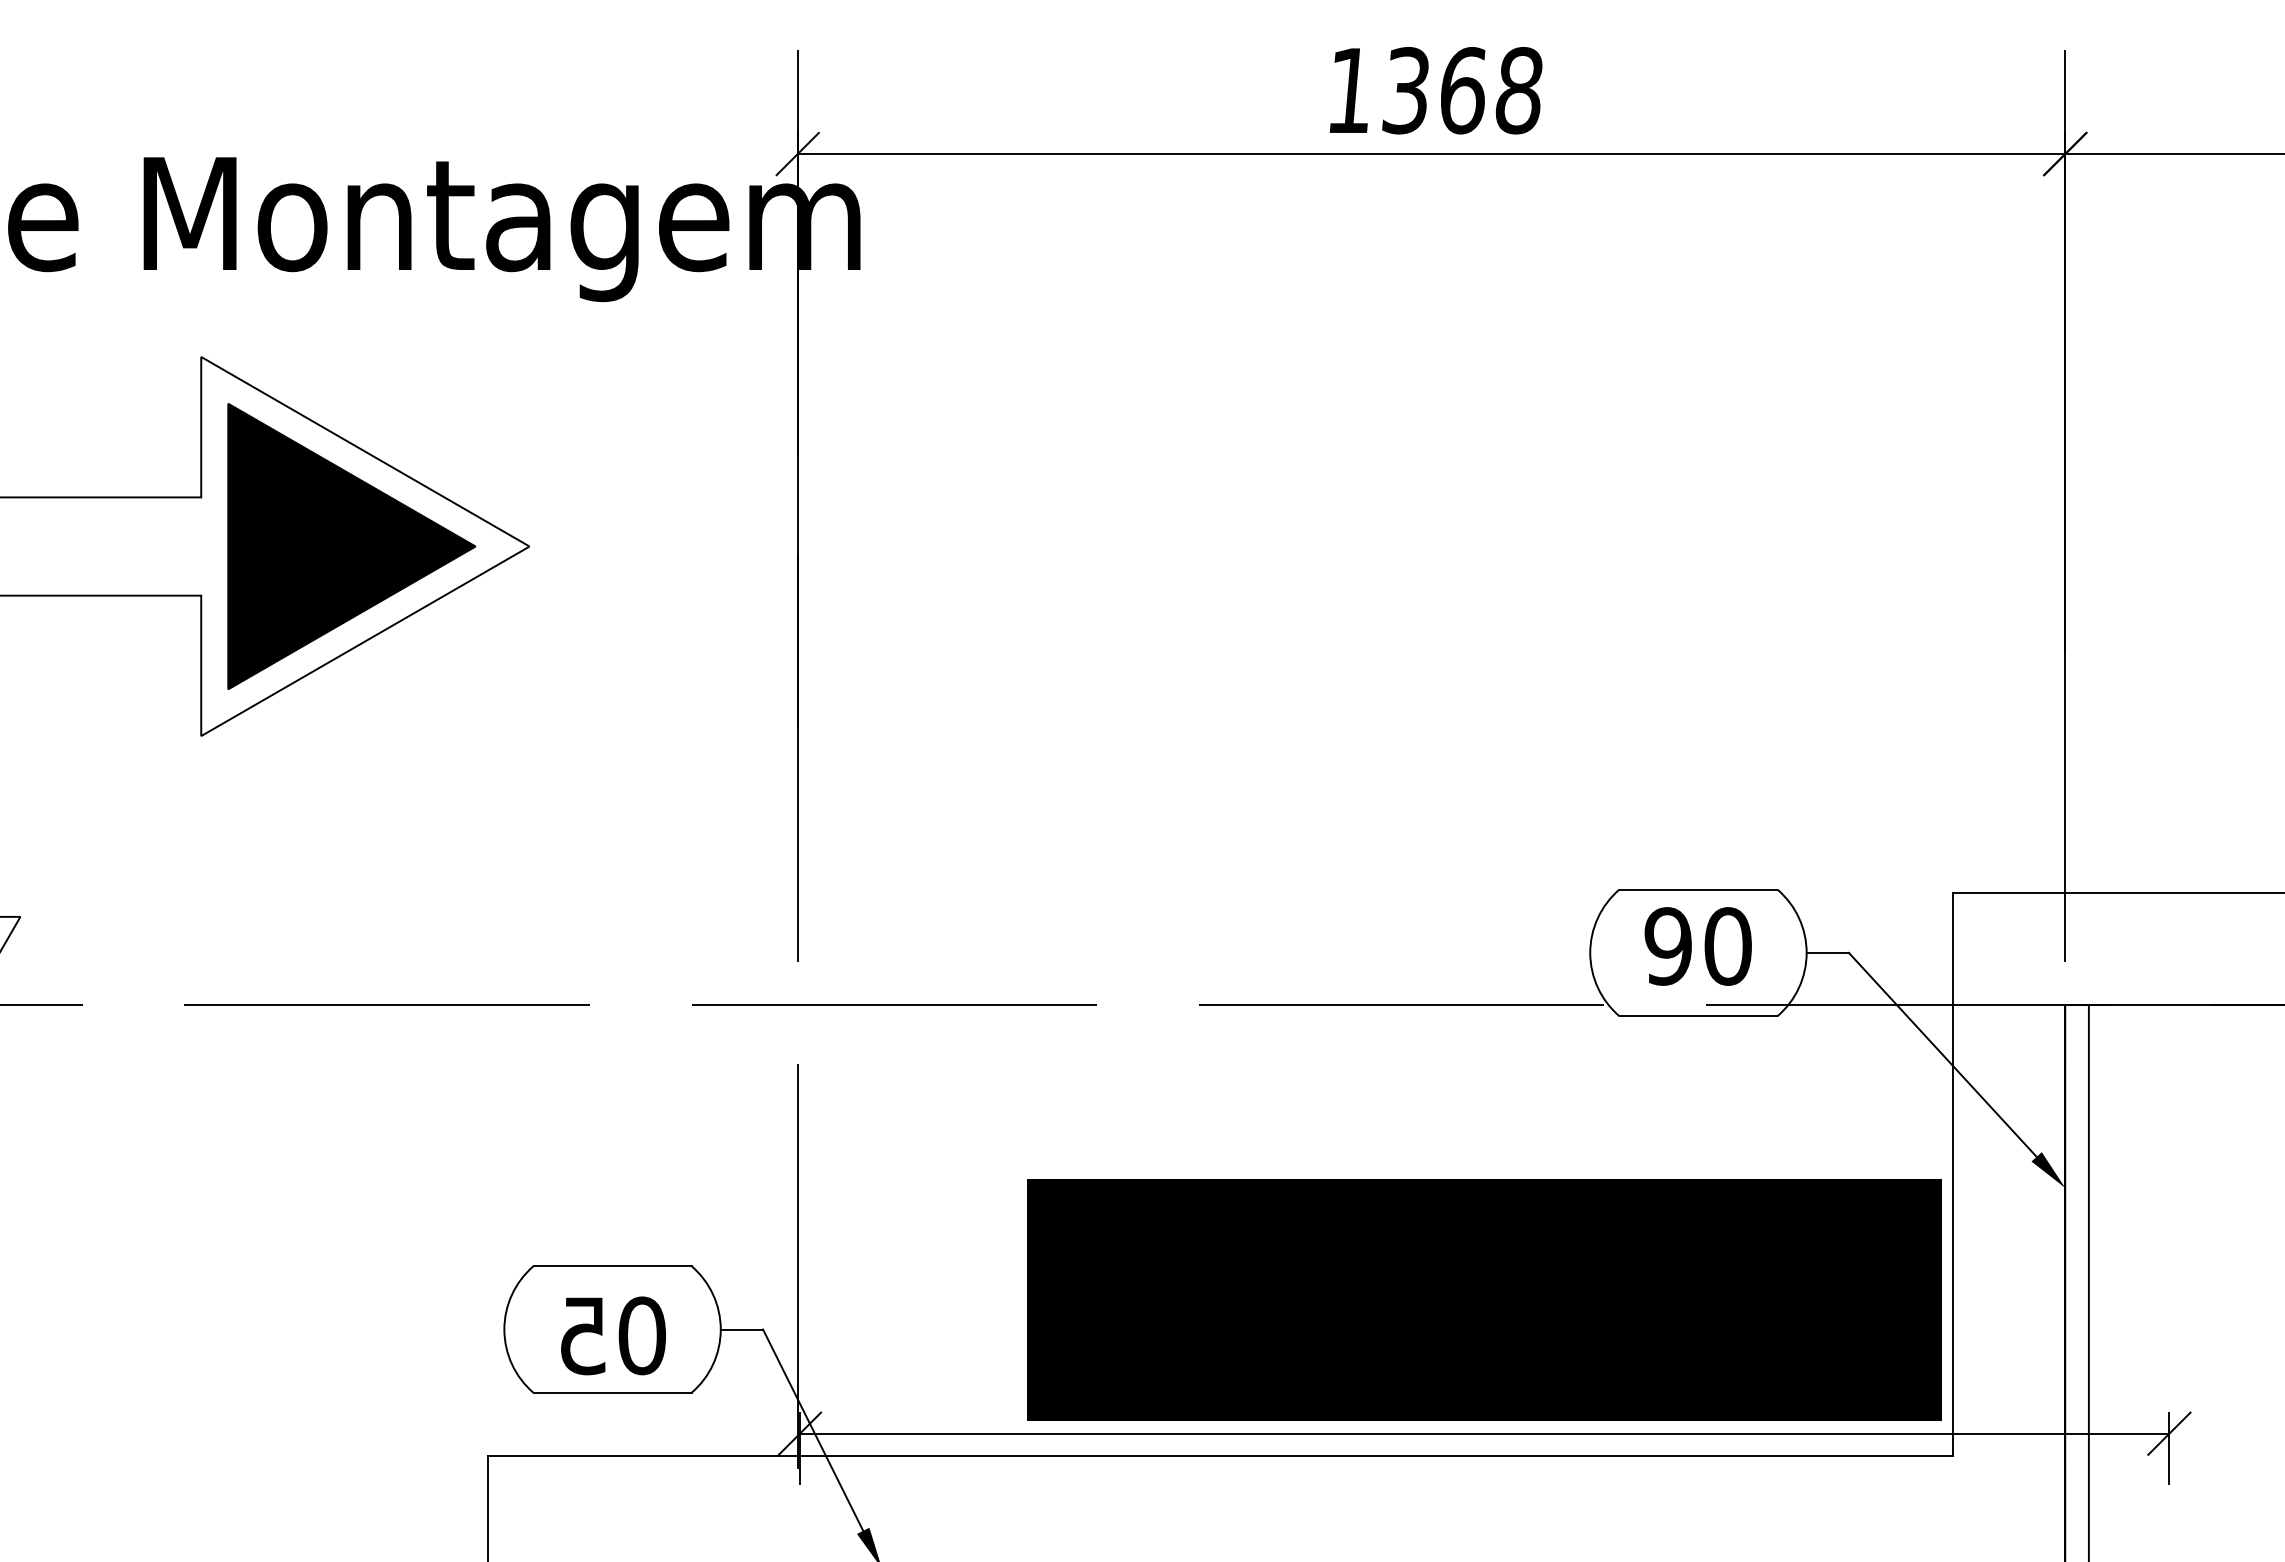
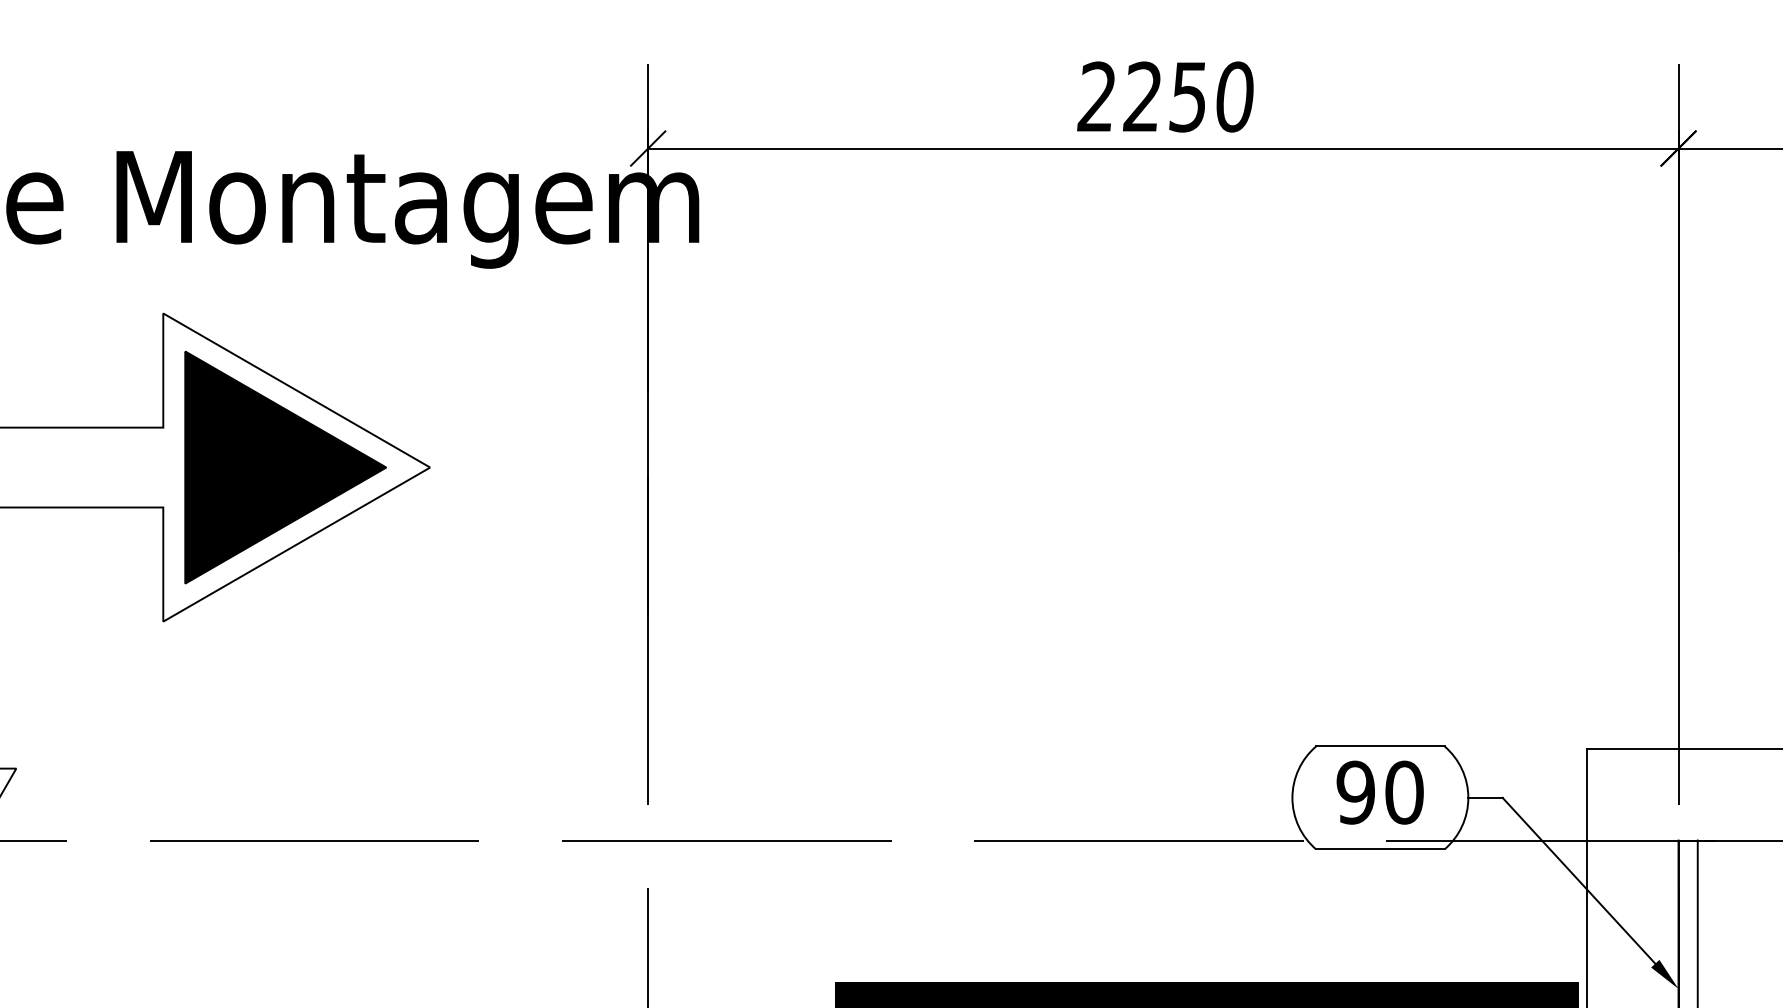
text: (1433, 90) -> (1165, 96), 1368 -> 2250

